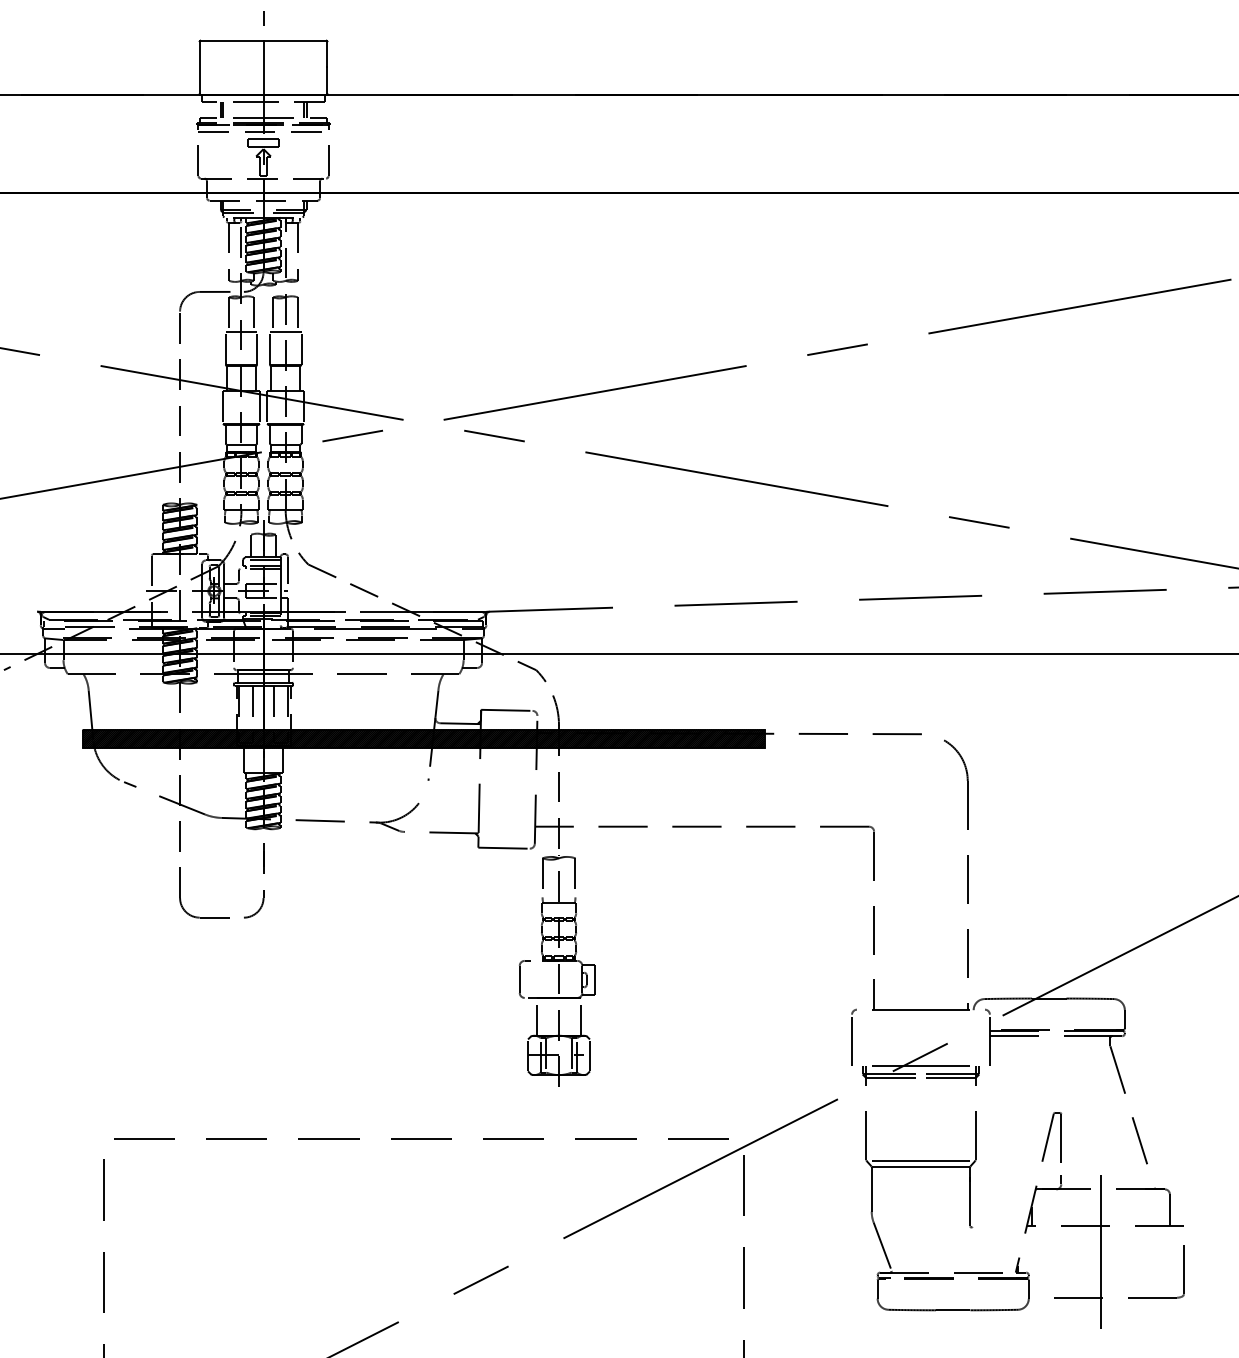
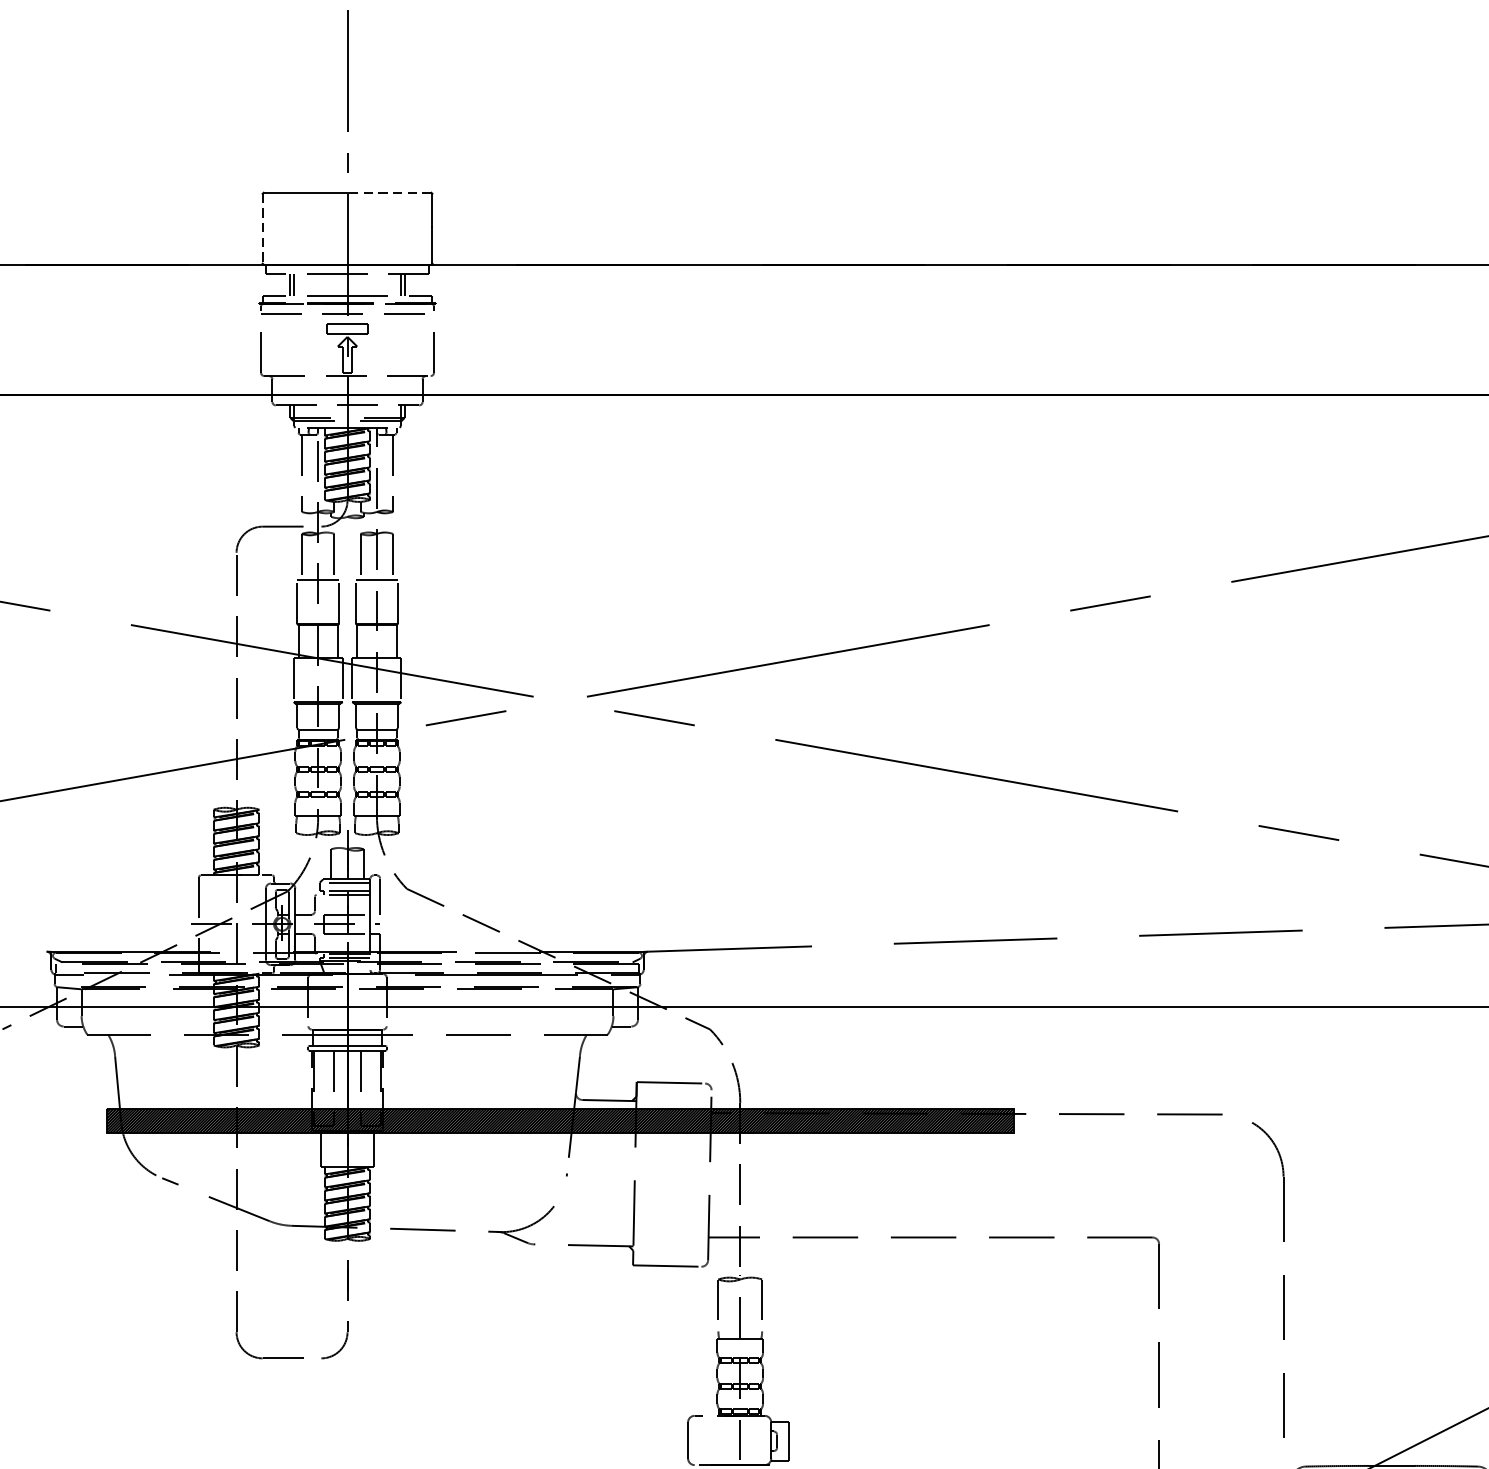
line: (295, 40) -> (390, 192), solid -> dashed
line: (199, 68) -> (262, 229), solid -> dashed

